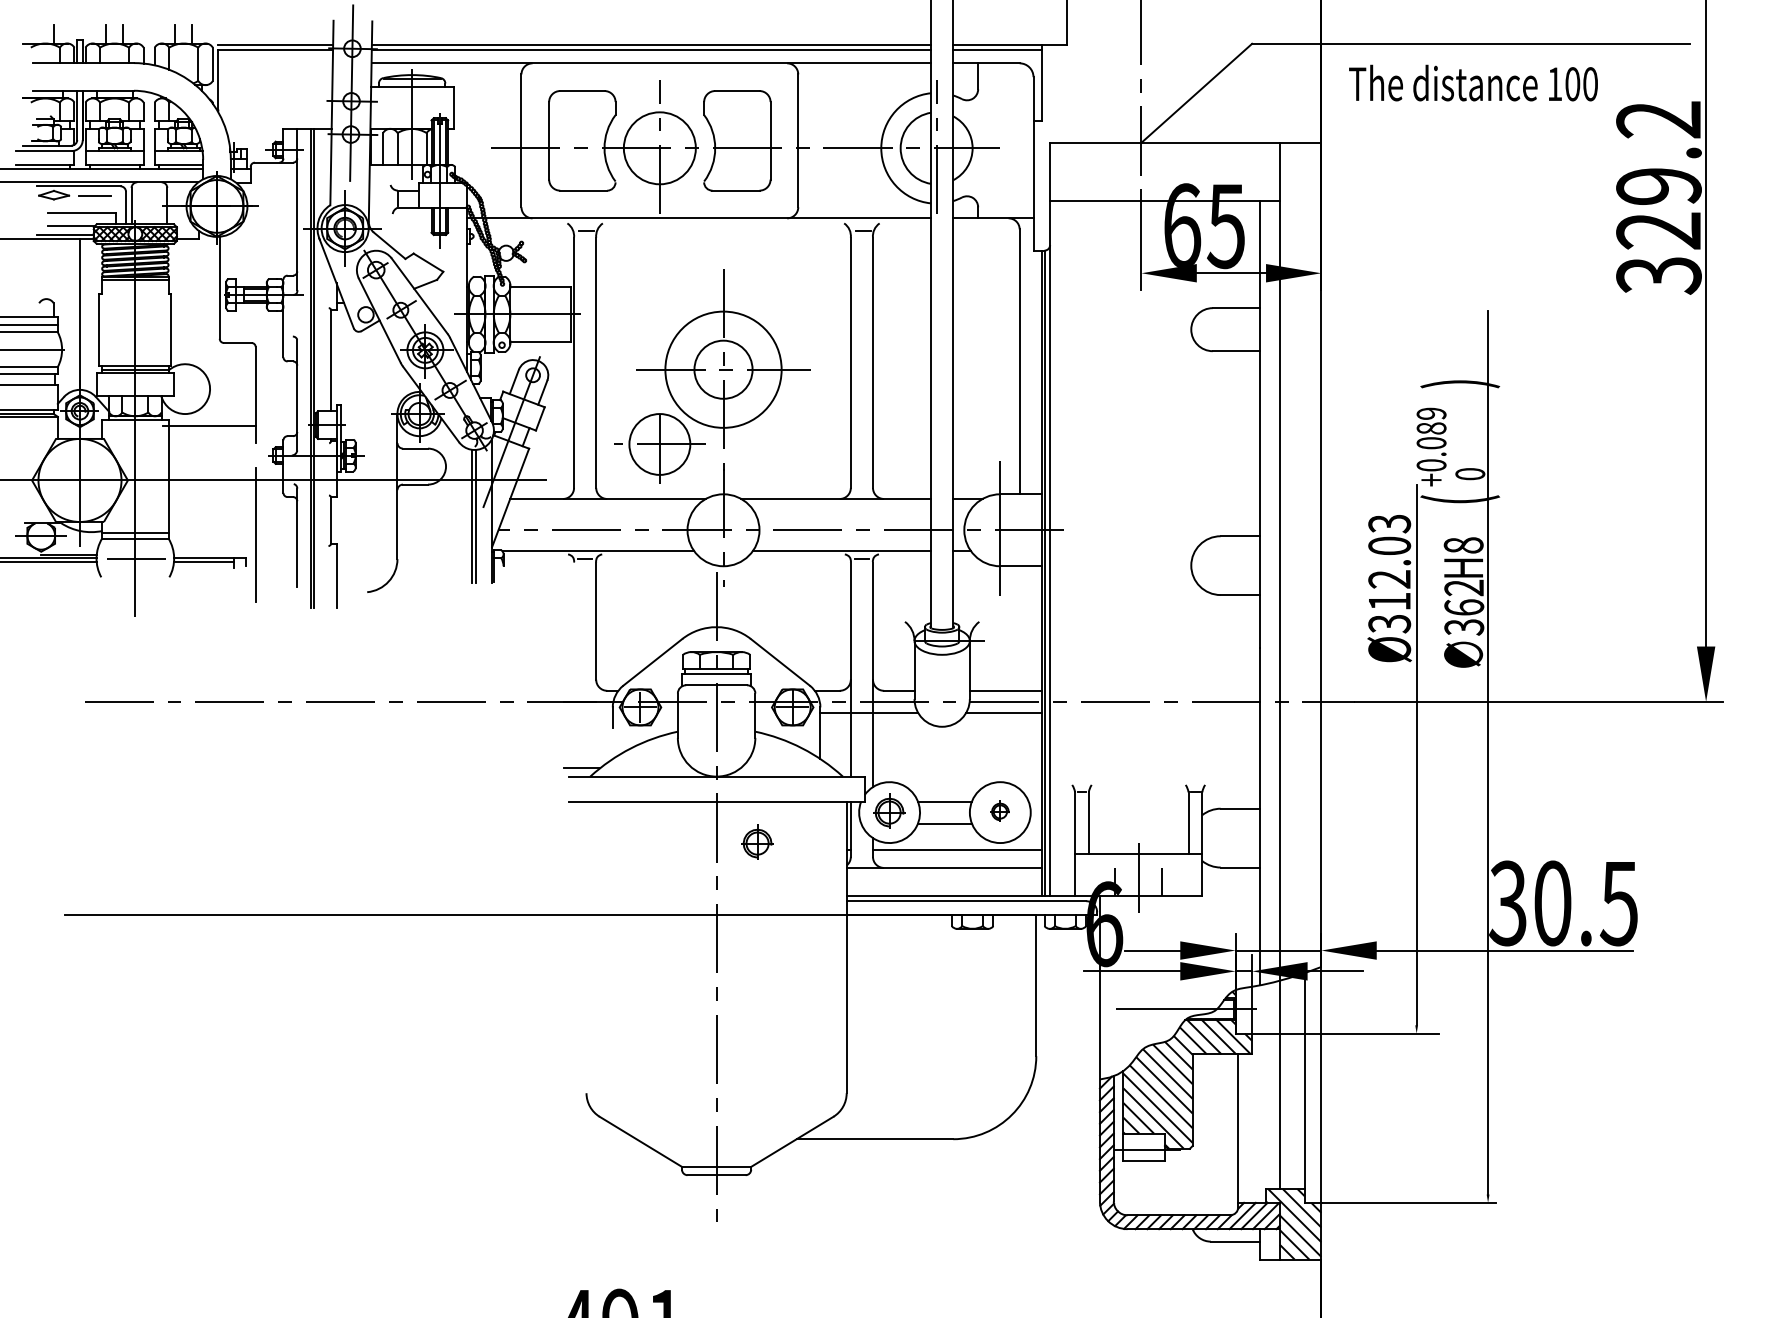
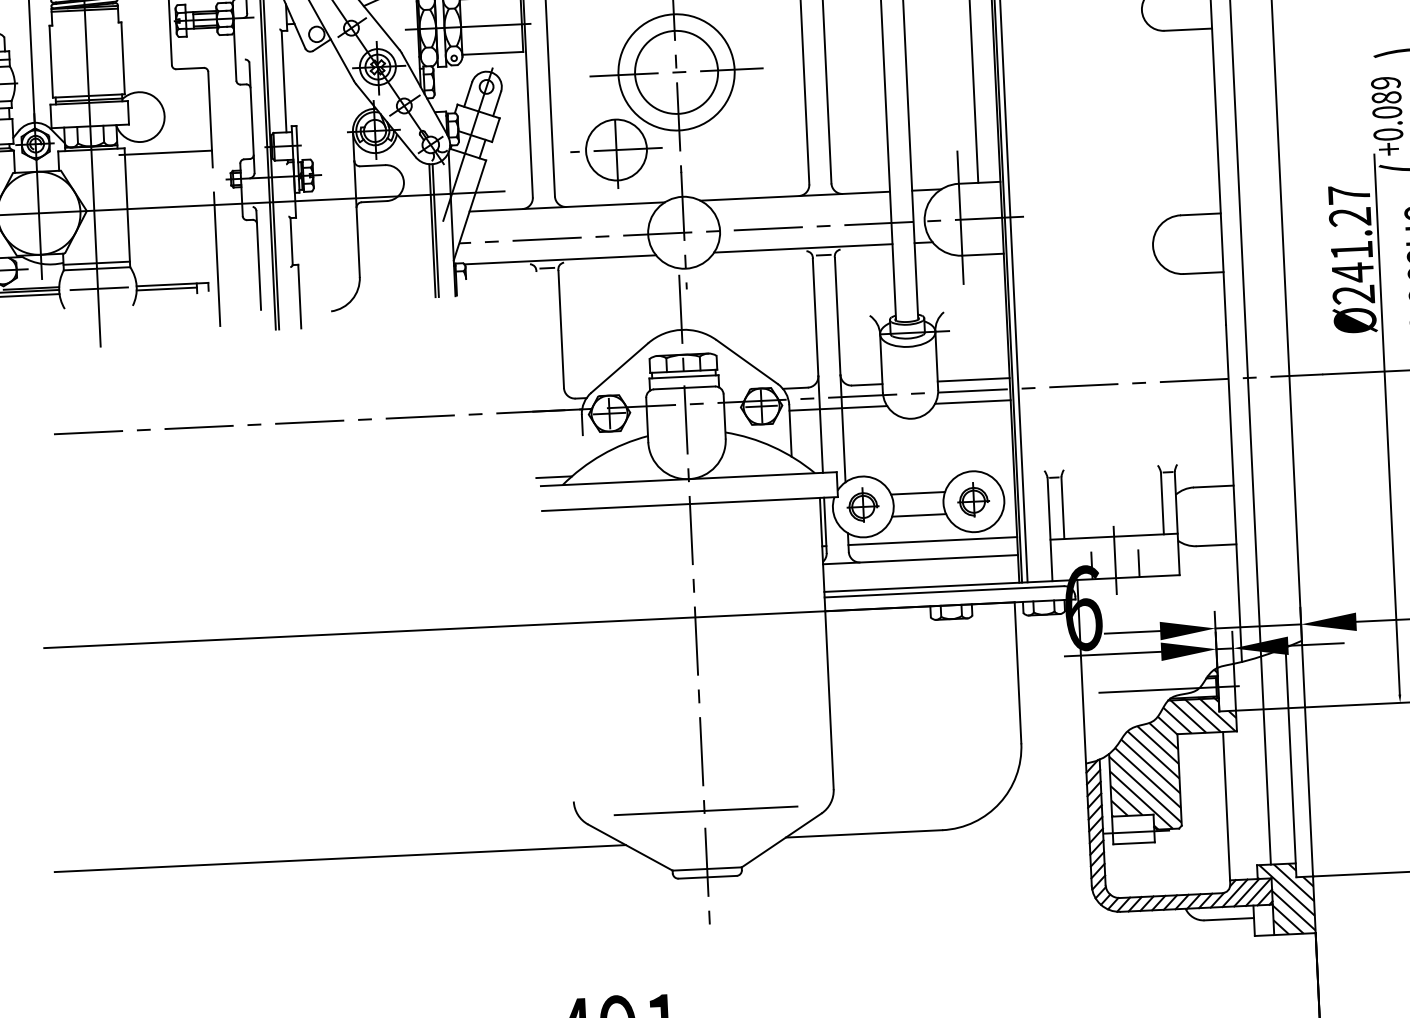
circle: (723, 369) -> (676, 72), size x1.43
text: (1389, 573) -> (1351, 244), Ø312.03 -> Ø241.27
part: (1000, 810) -> (974, 499), size x1.67
part: (757, 841) -> (732, 542), removed
line: (717, 1108) -> (705, 810), added
line: (350, 1139) -> (340, 858), added

